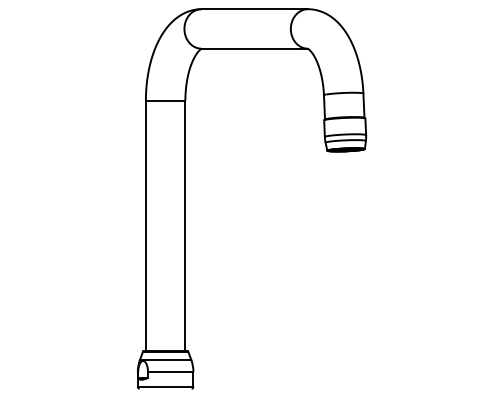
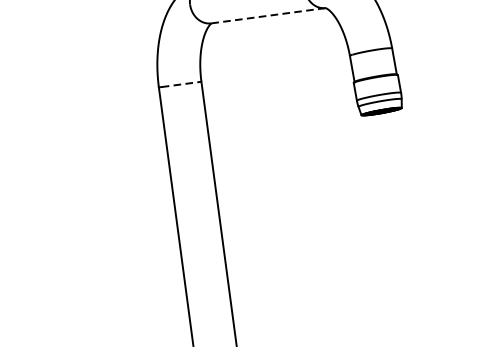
line: (255, 48) -> (269, 15), solid -> dashed
line: (167, 100) -> (182, 84), solid -> dashed

